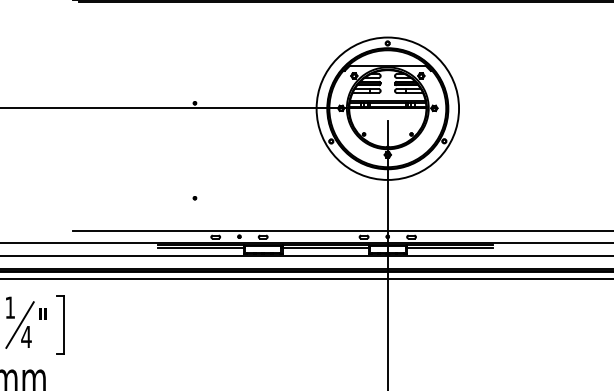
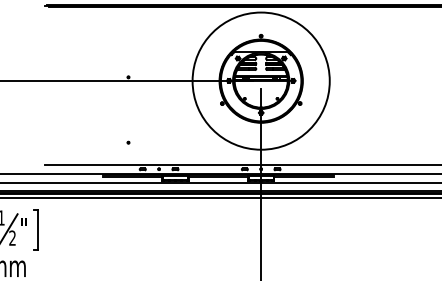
circle: (388, 109) -> (261, 81), size x1.4
text: (26, 336) -> (12, 237), 4 -> 2

